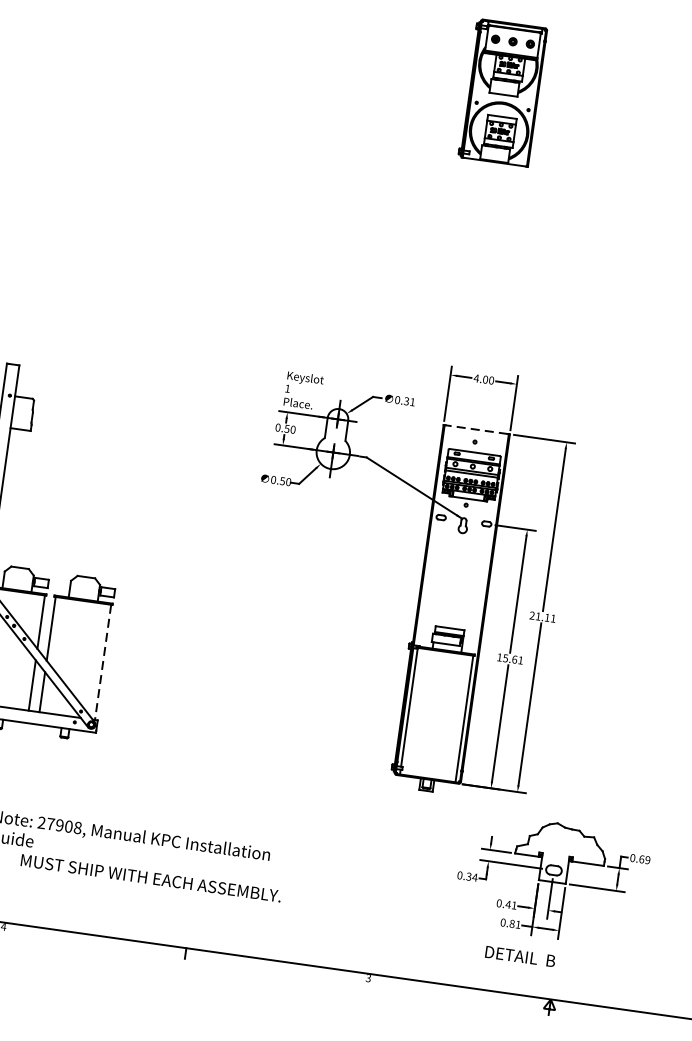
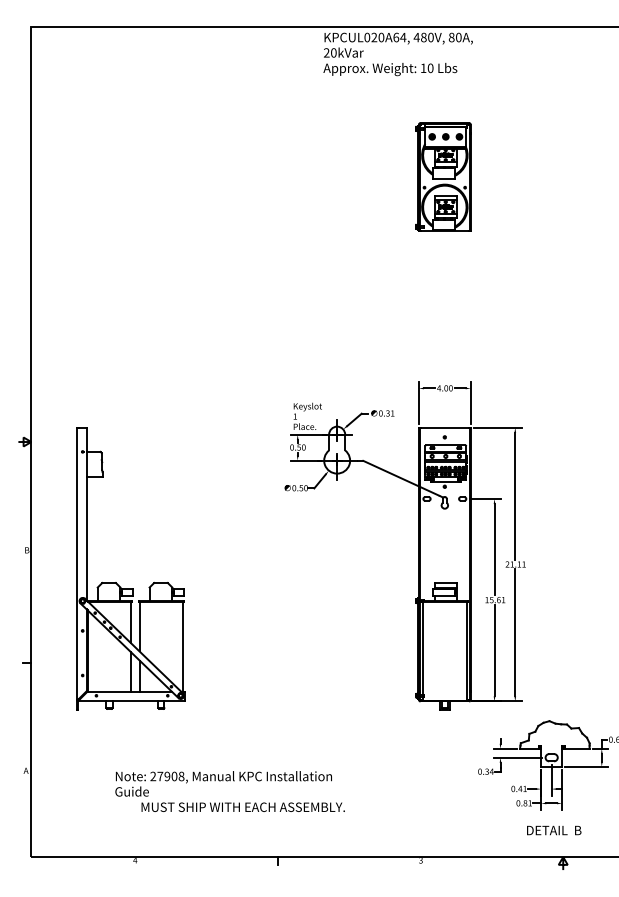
part: (502, 91) -> (443, 176), moved
line: (476, 429) -> (444, 427), dashed -> solid
line: (103, 663) -> (183, 647), dashed -> solid
text: (520, 956) -> (554, 830), moved

